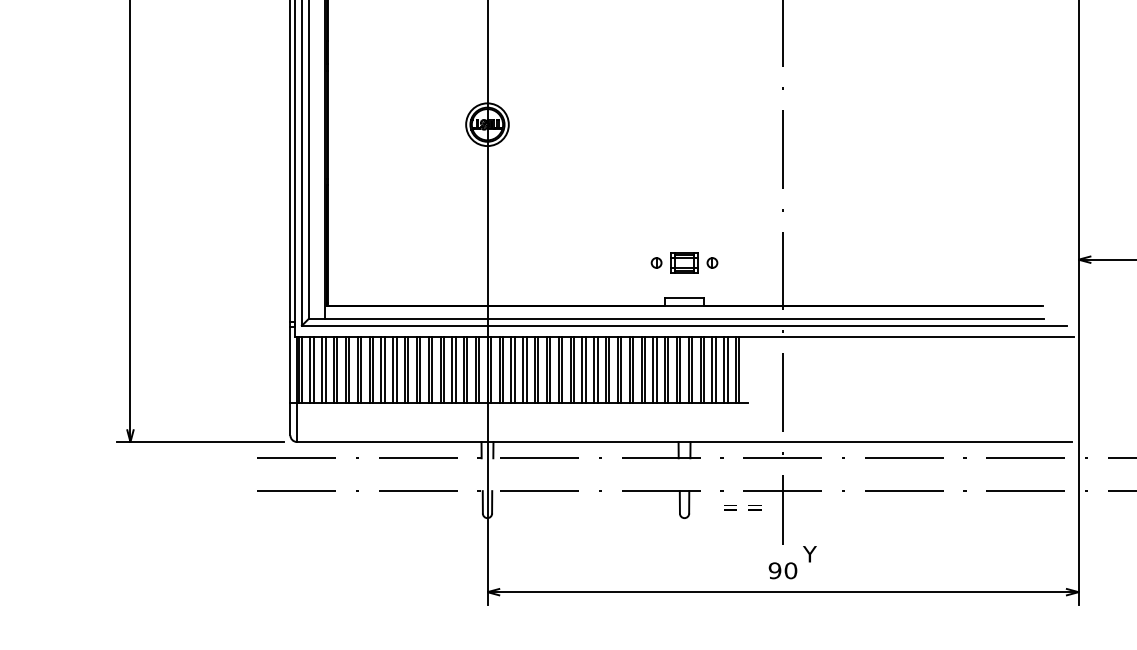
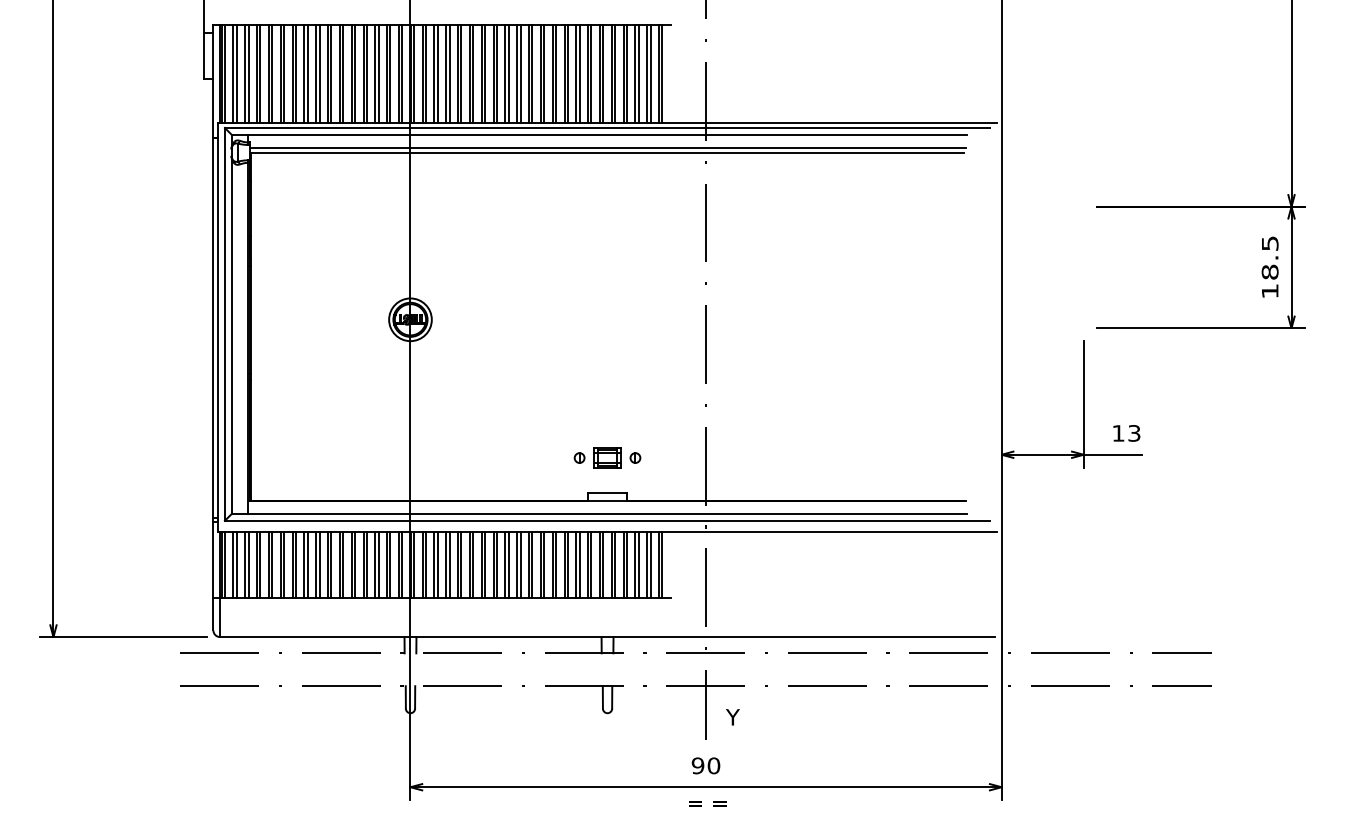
text: (742, 507) -> (707, 803), moved
text: (809, 554) -> (732, 717), moved

